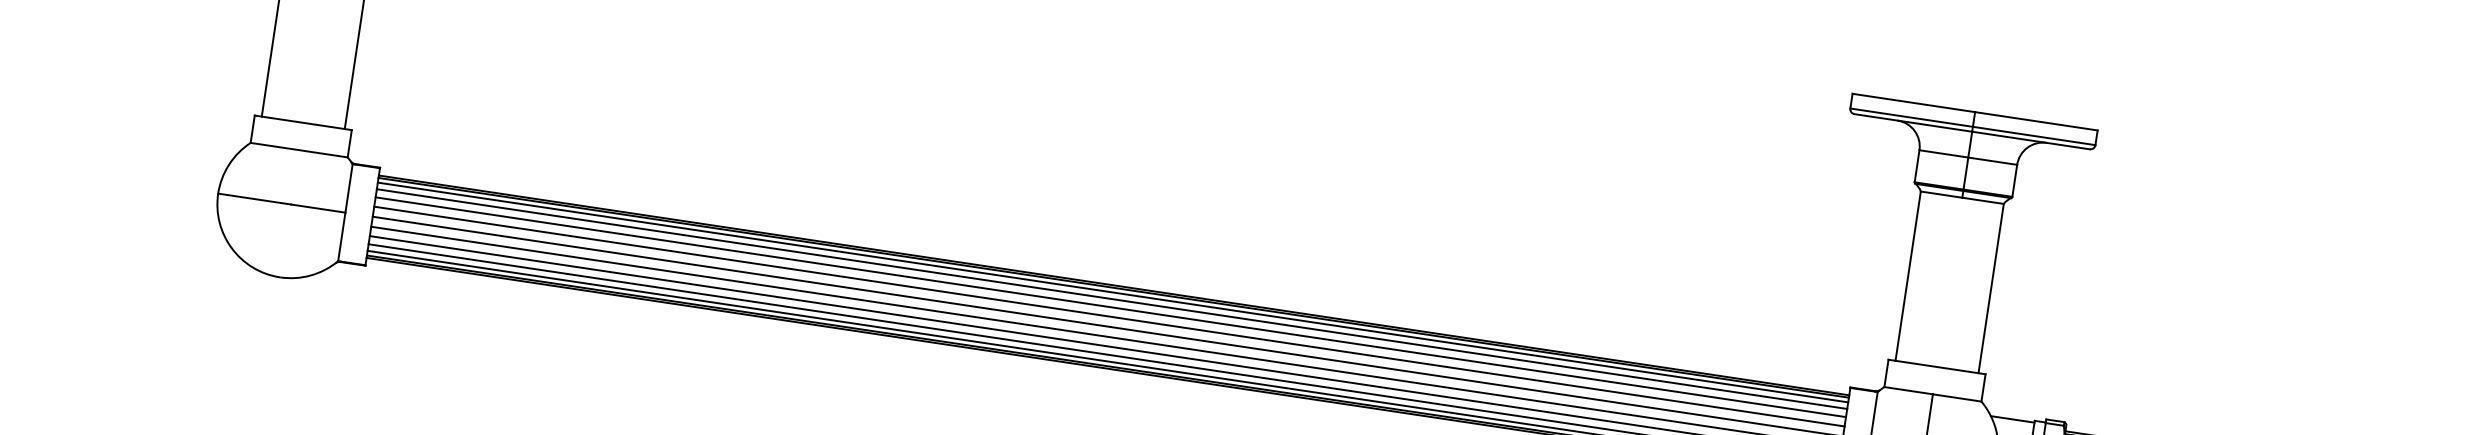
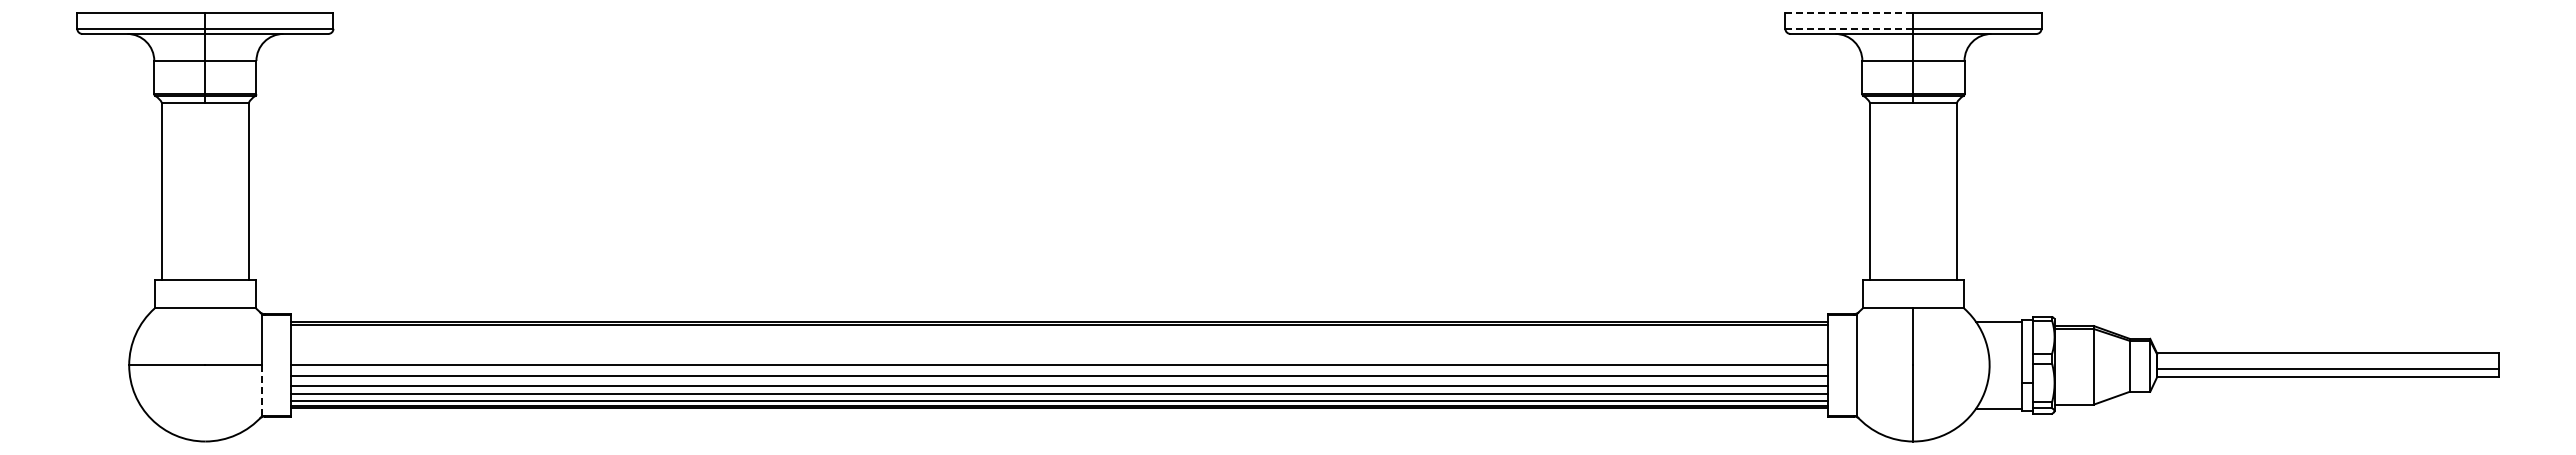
line: (1912, 102) -> (1848, 13), solid -> dashed
line: (1911, 117) -> (1849, 28), solid -> dashed
line: (342, 236) -> (262, 390), solid -> dashed
line: (1113, 292) -> (1059, 329), removed
line: (1112, 299) -> (1059, 336), removed
line: (1110, 307) -> (1059, 345), removed
line: (1109, 316) -> (1059, 354), removed

